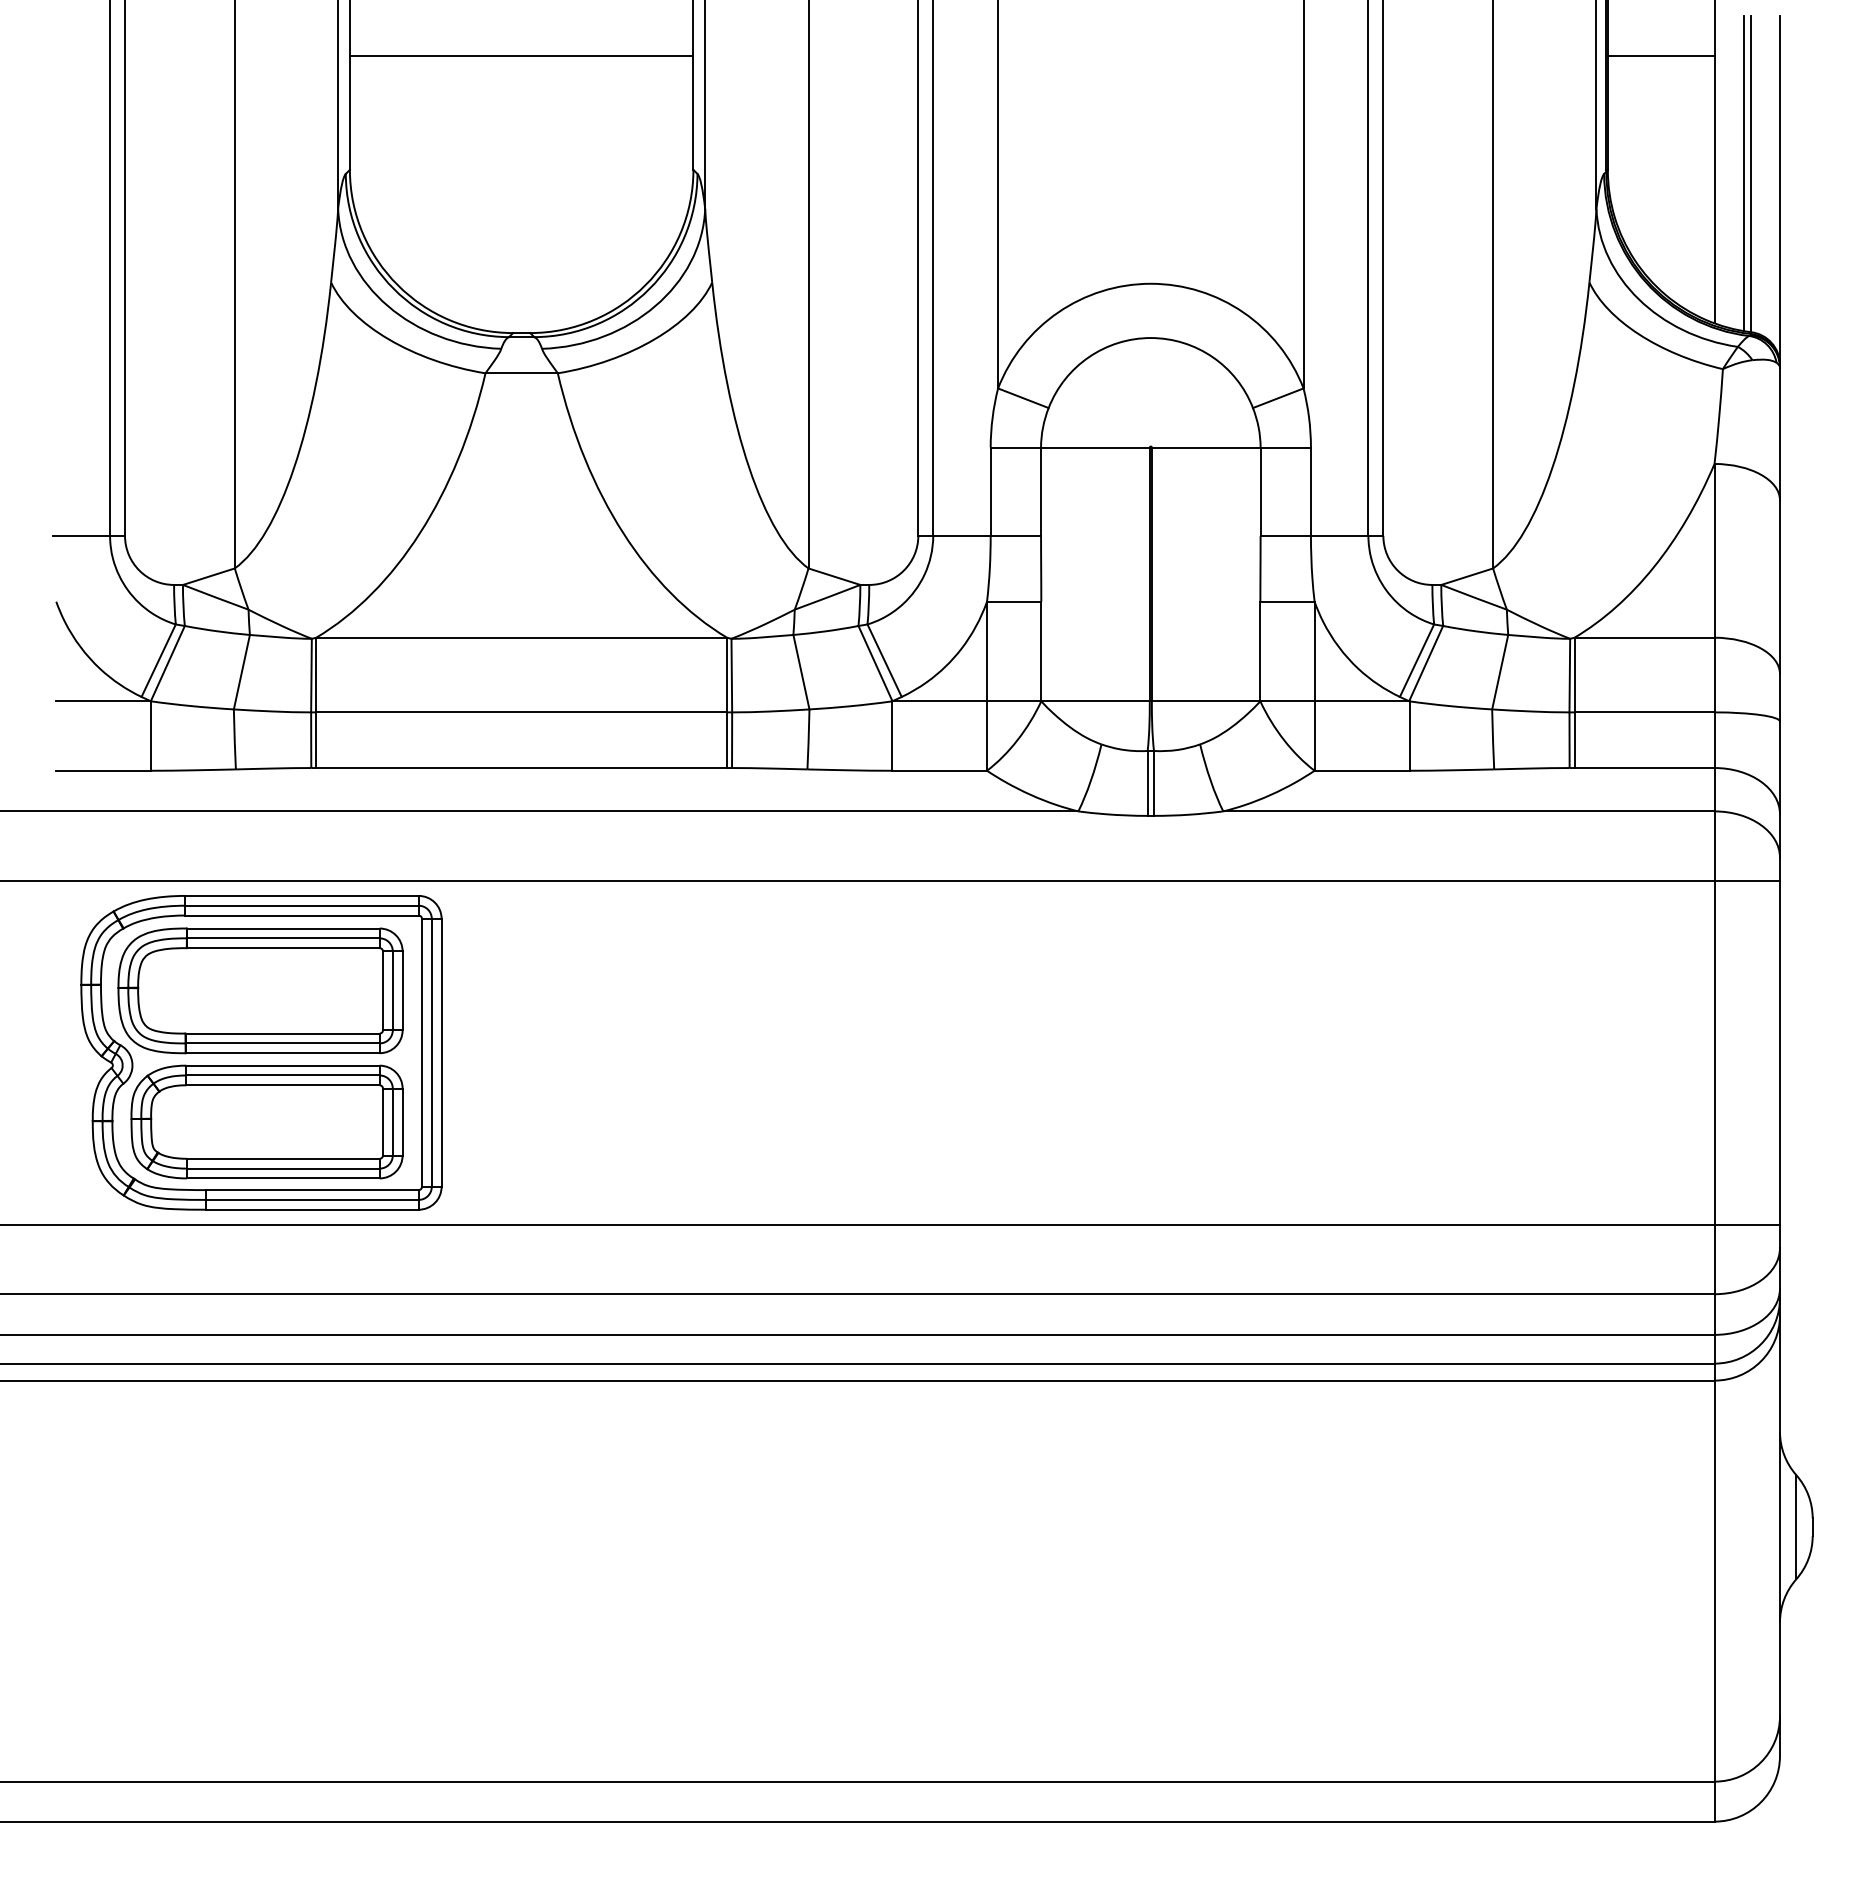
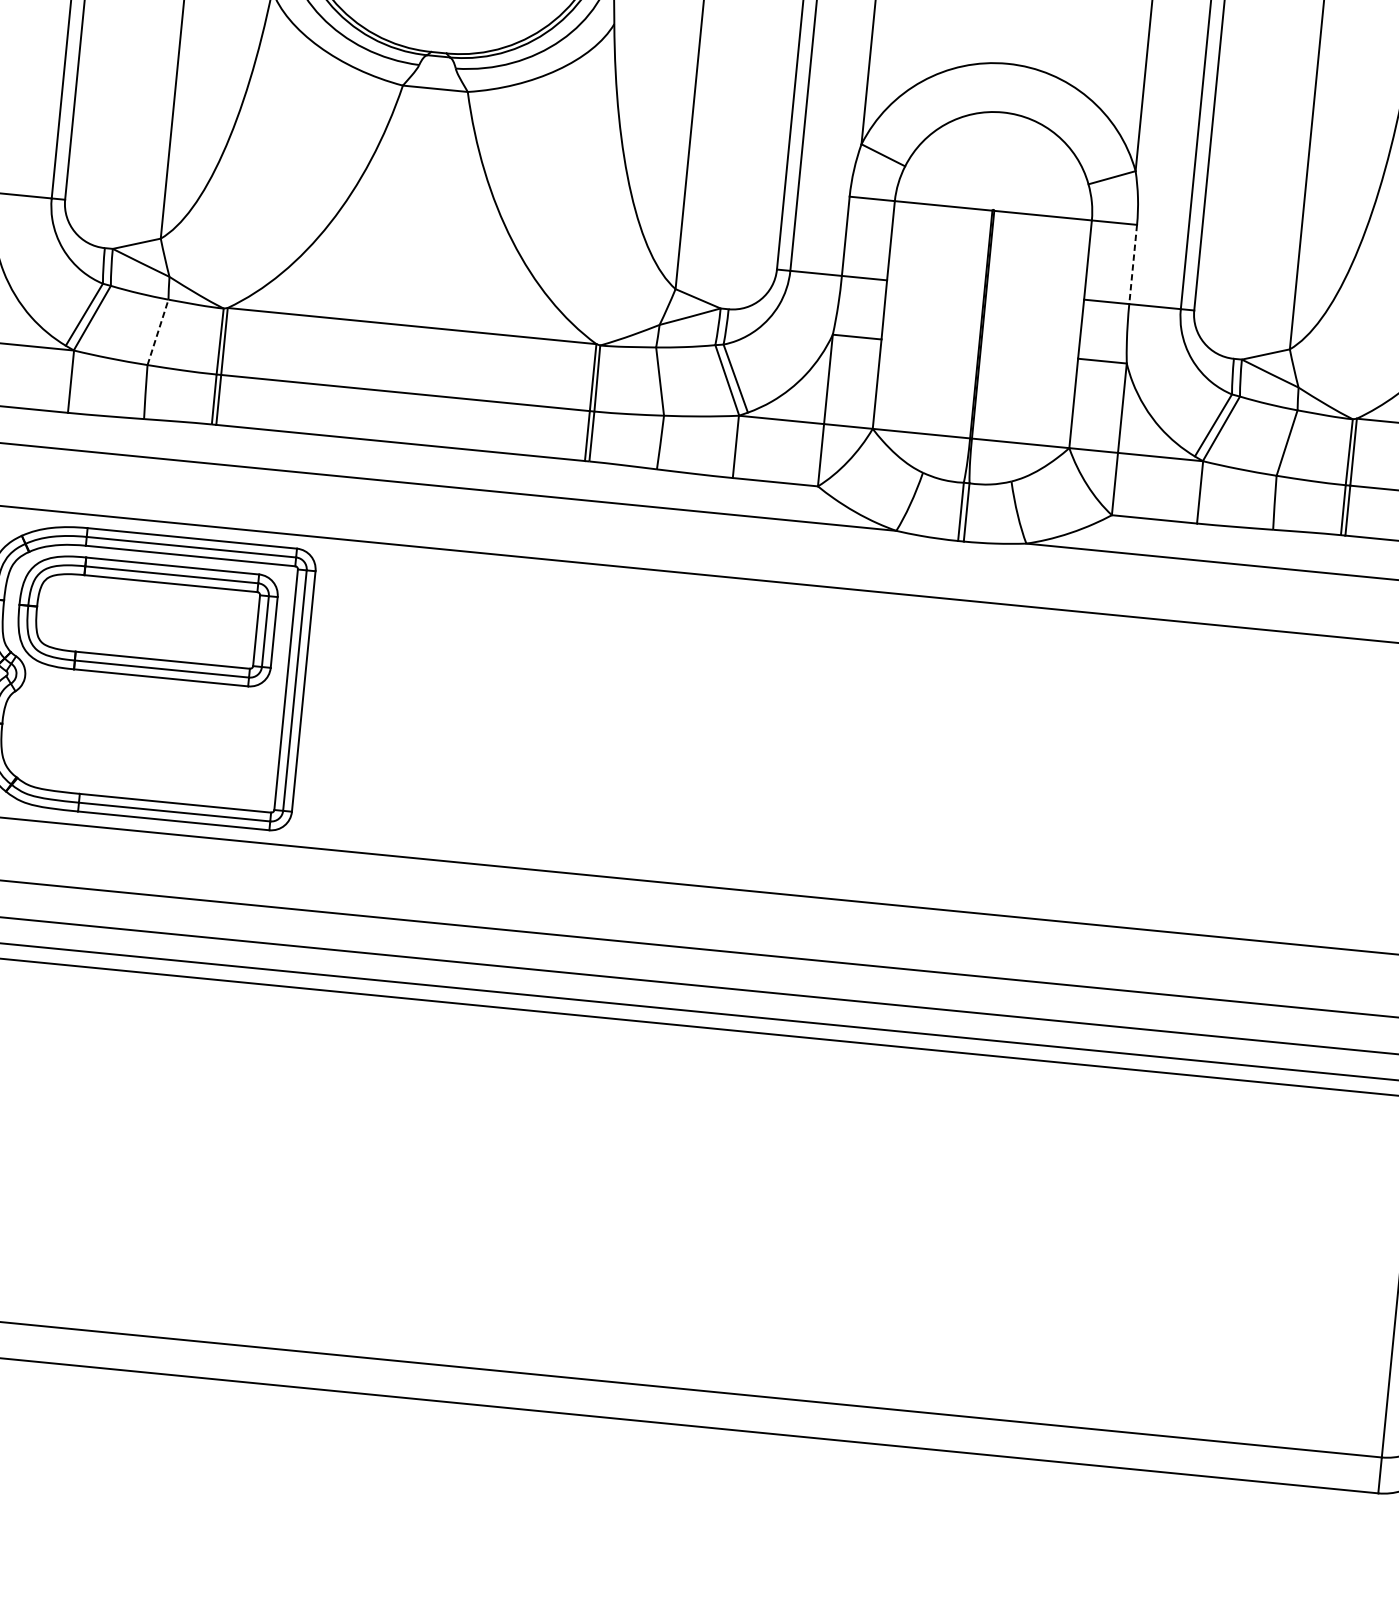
line: (1310, 492) -> (1132, 265), solid -> dashed
line: (242, 671) -> (158, 331), solid -> dashed
part: (266, 1121) -> (140, 737), removed

